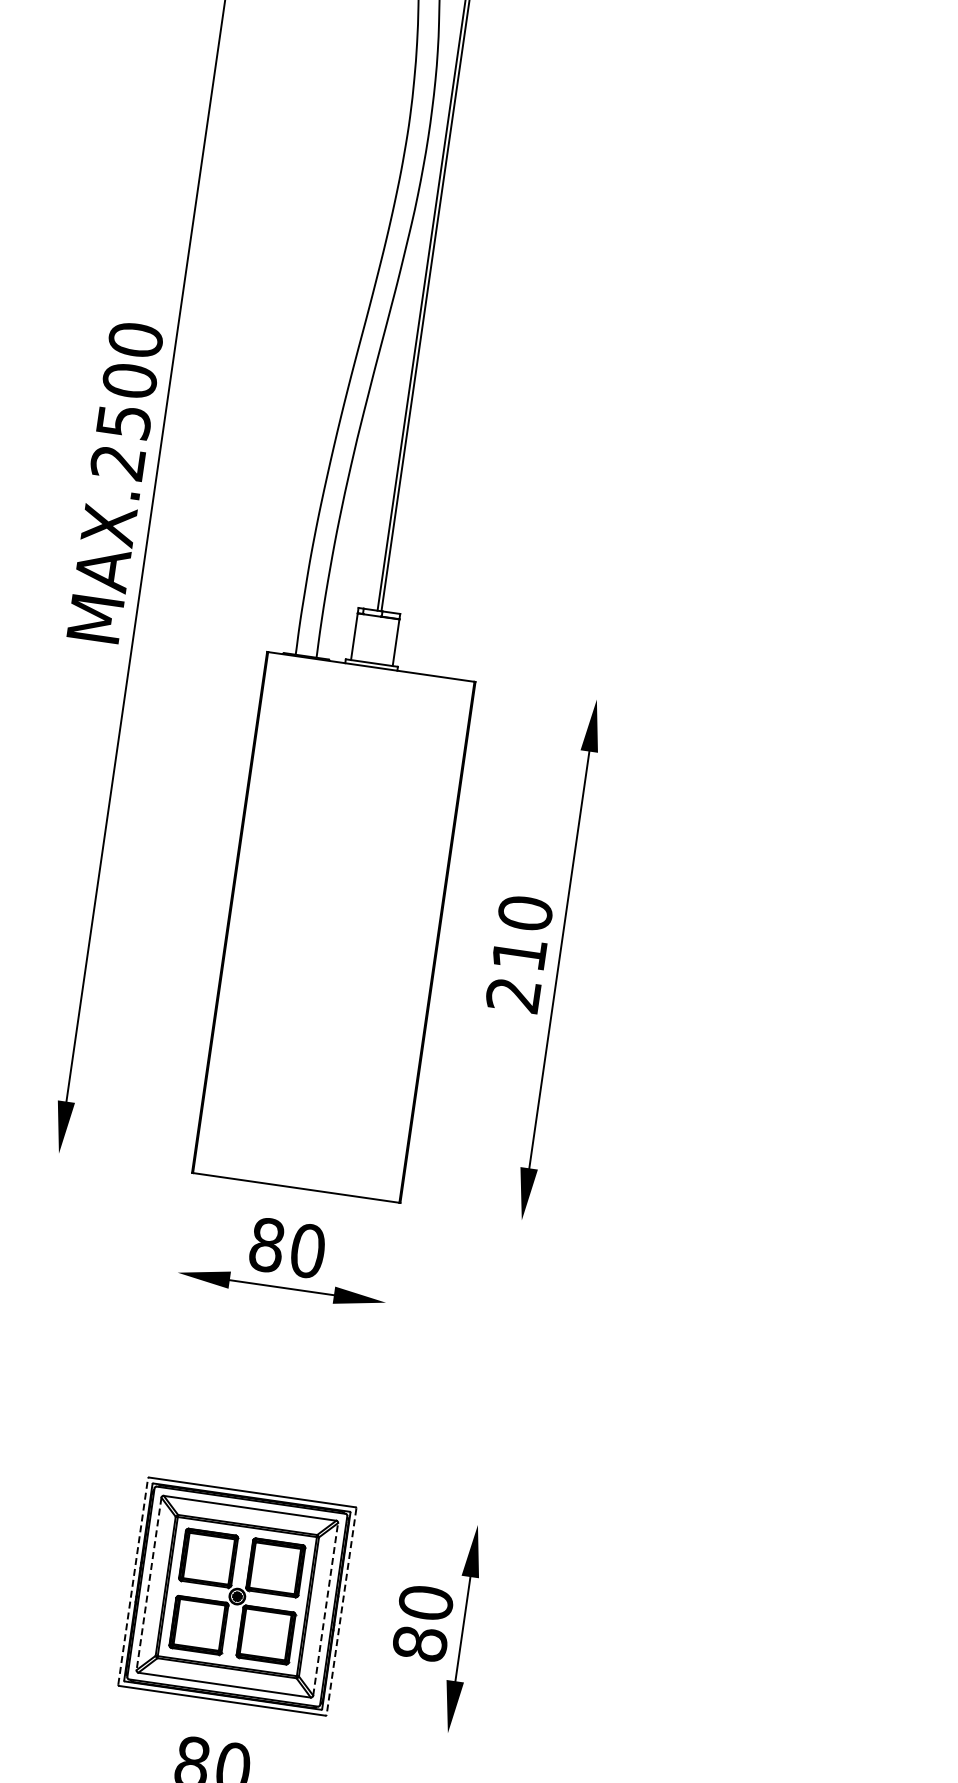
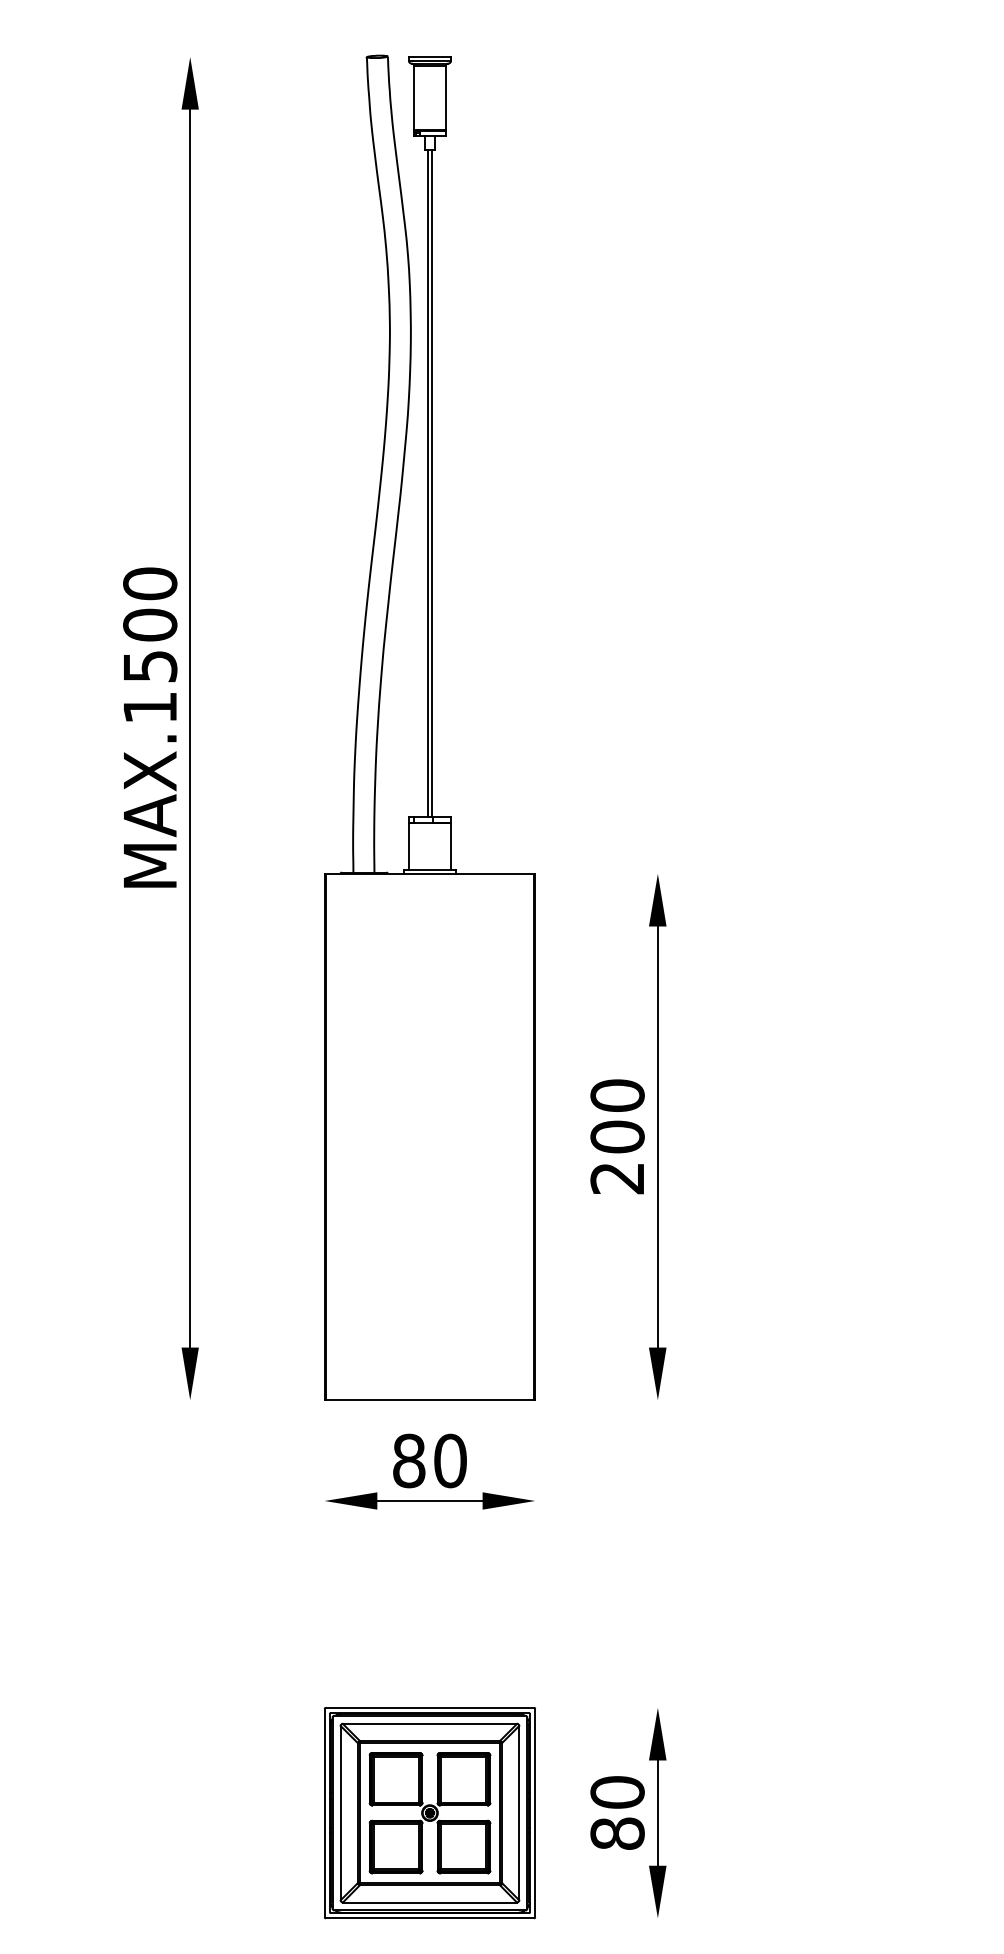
text: (117, 463) -> (149, 708), MAX.2500 -> MAX.1500
text: (519, 953) -> (617, 1136), 210 -> 200
line: (133, 1580) -> (324, 1812), dashed -> solid
line: (148, 1584) -> (340, 1813), dashed -> solid
line: (326, 1608) -> (519, 1812), dashed -> solid
line: (341, 1612) -> (535, 1813), dashed -> solid

